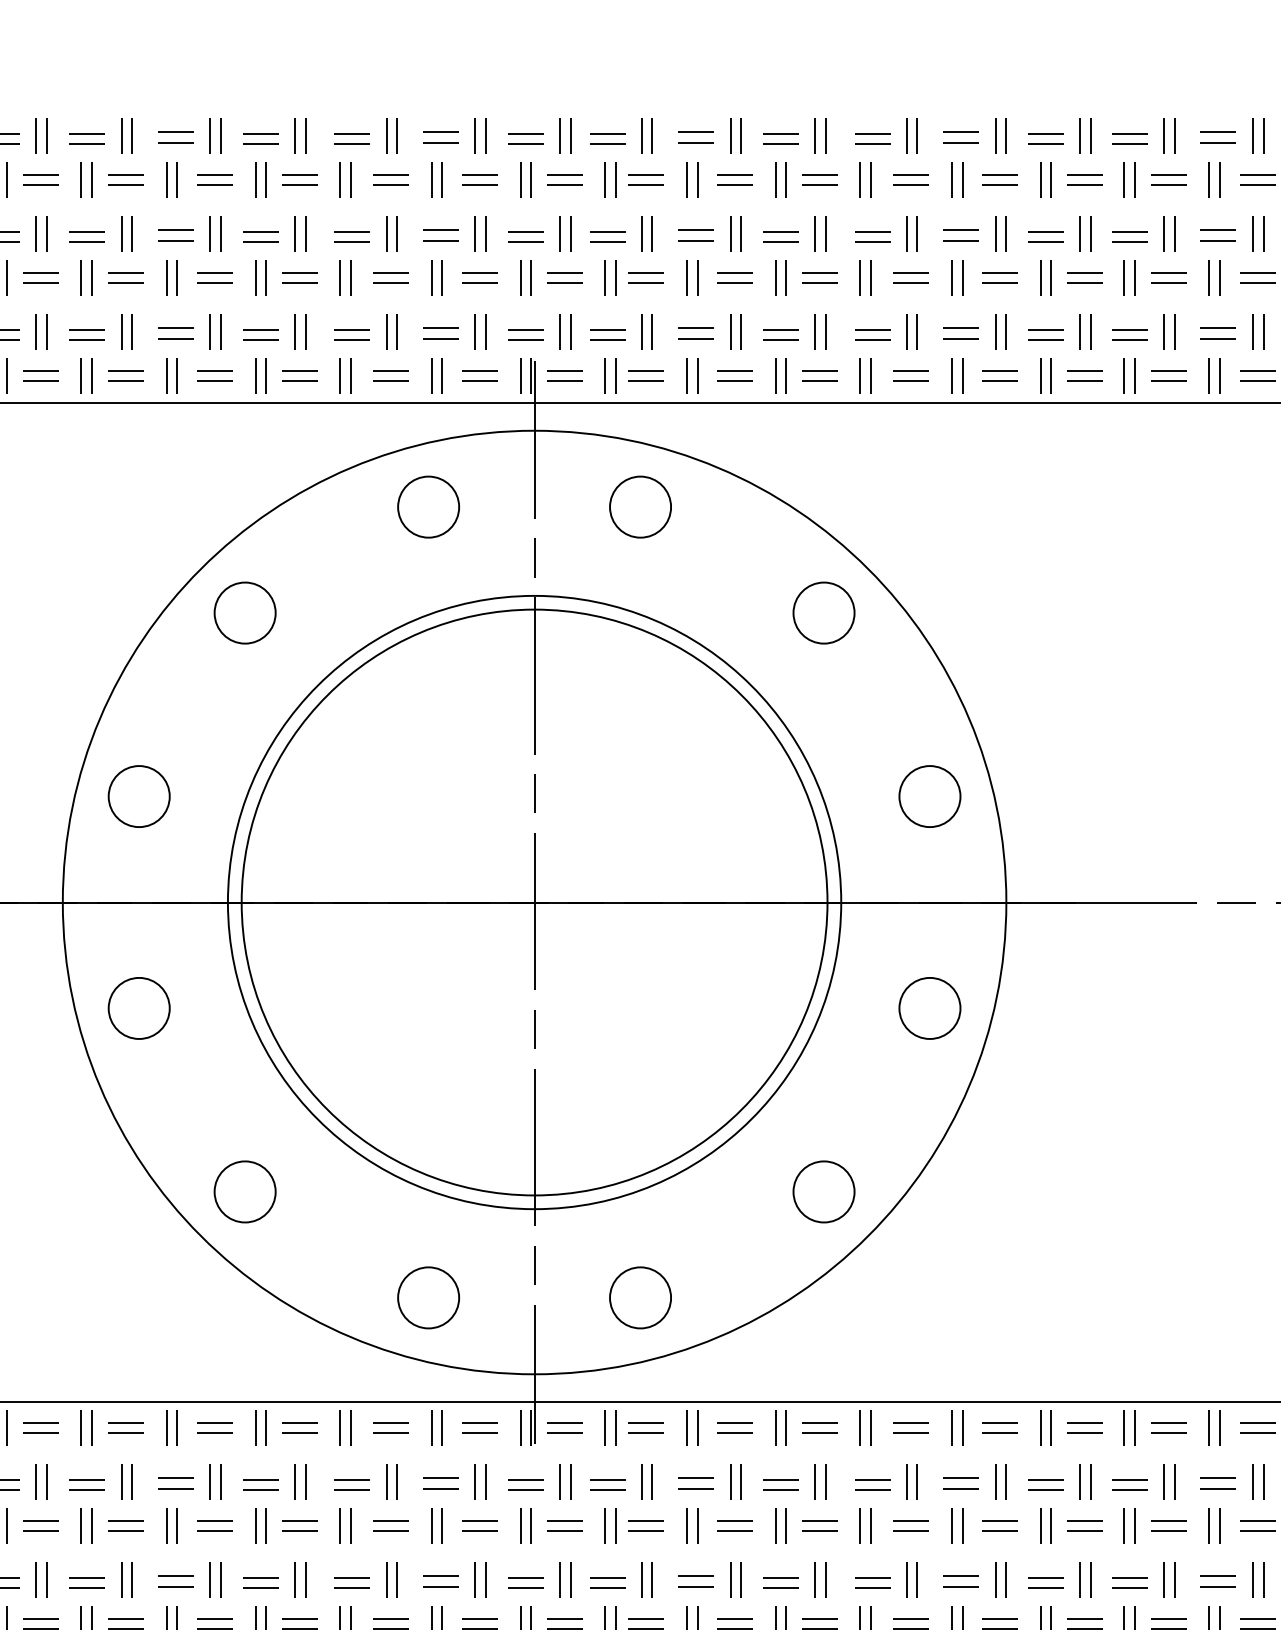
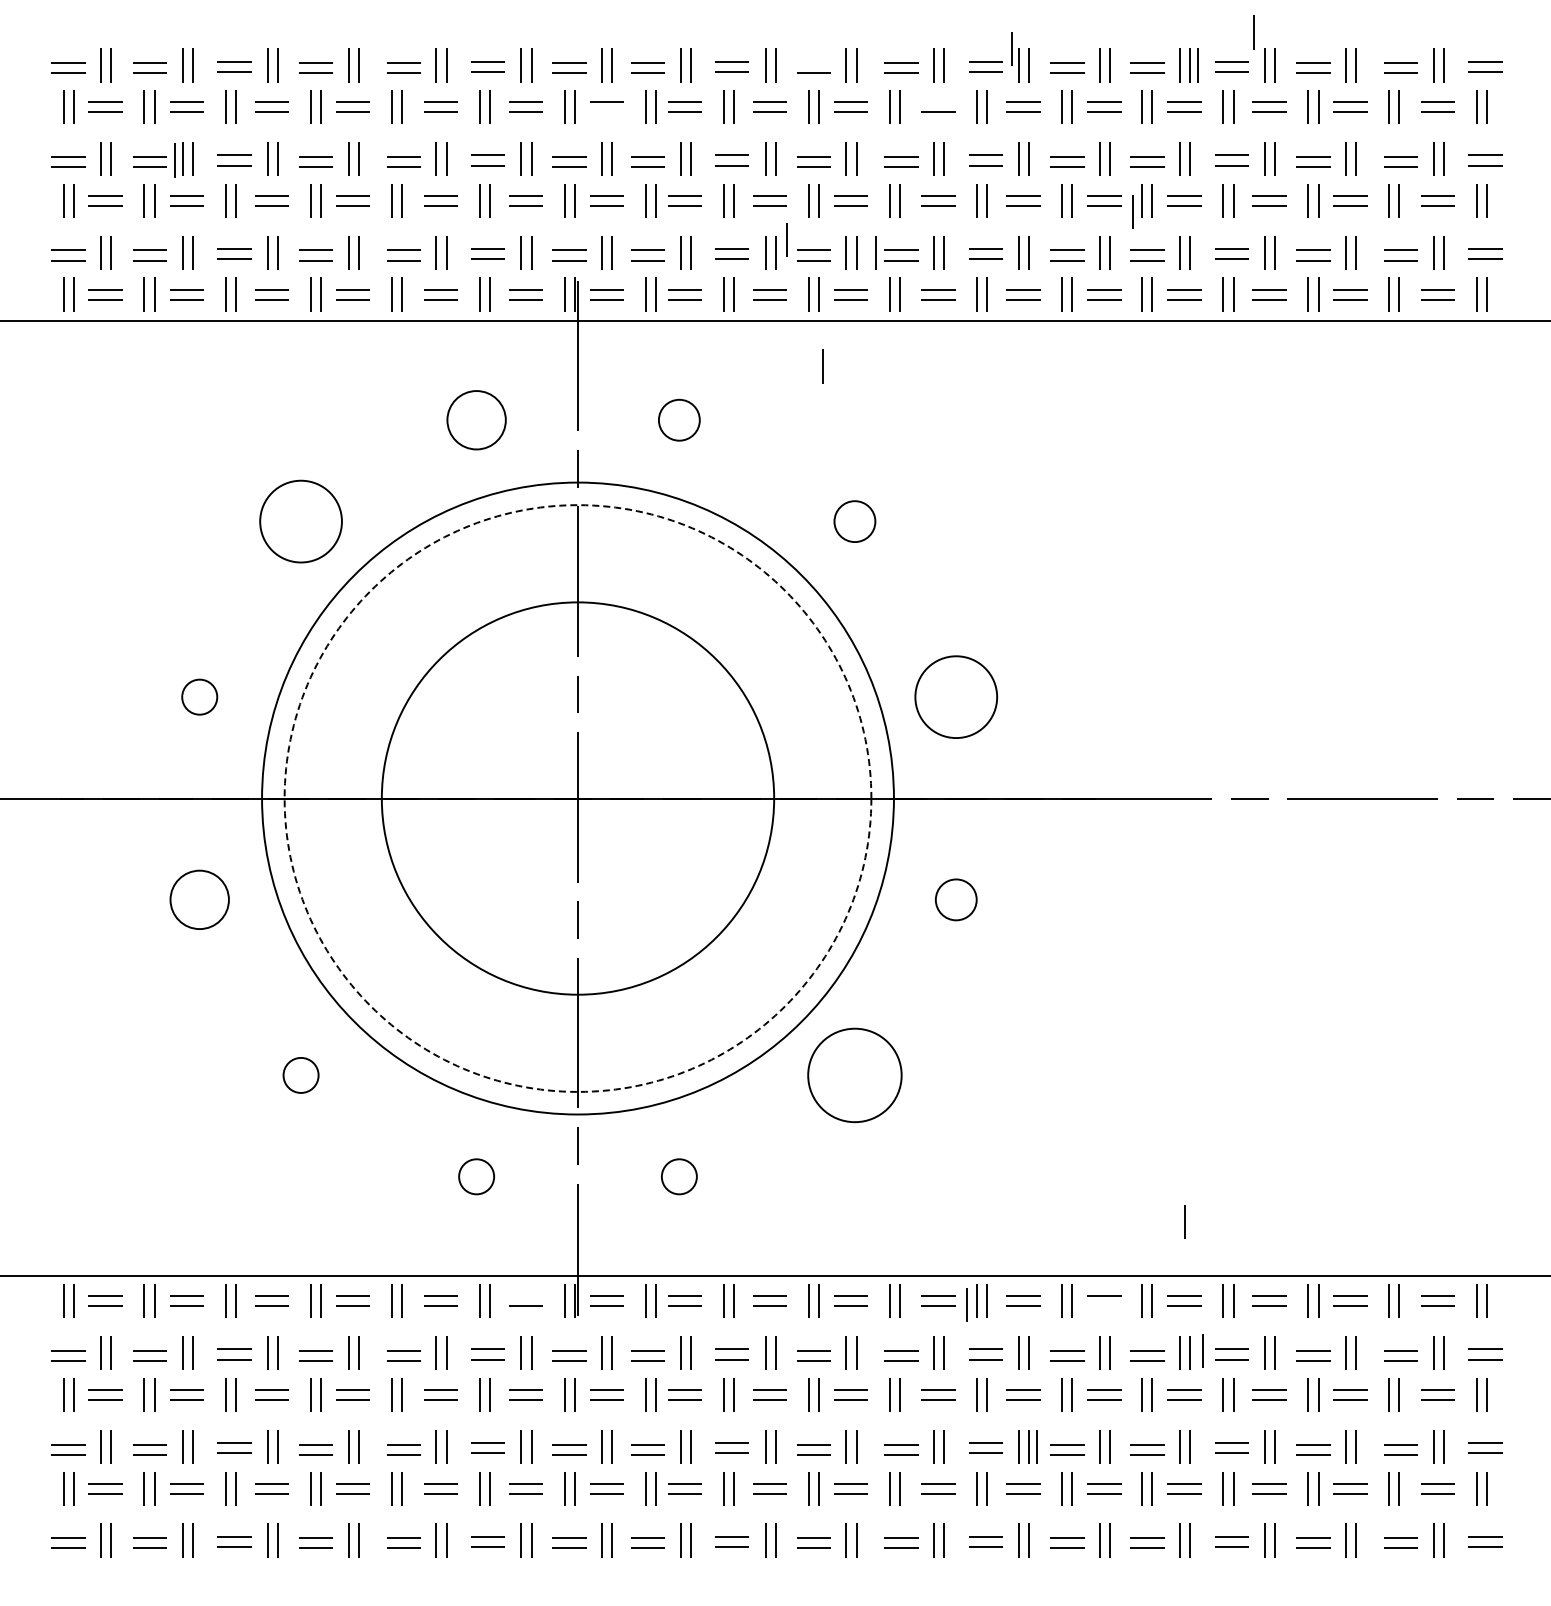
line: (1240, 101) -> (1253, 32), added
line: (987, 118) -> (1011, 48), added
line: (780, 133) -> (813, 62), removed
line: (1182, 136) -> (1197, 65), added
line: (911, 173) -> (938, 101), removed
line: (564, 184) -> (606, 111), removed
line: (112, 235) -> (174, 160), added
line: (1114, 288) -> (1132, 211), added
line: (752, 318) -> (786, 239), added
line: (845, 331) -> (875, 252), added
line: (790, 450) -> (822, 366), added
circle: (640, 507) -> (679, 420), size x0.7
circle: (244, 612) -> (300, 521), size x1.4
circle: (823, 612) -> (854, 521), size x0.7
circle: (138, 795) -> (199, 696), size x0.6
circle: (930, 795) -> (956, 696), size x1.4
circle: (534, 902) -> (577, 798), size x0.7
circle: (534, 902) -> (577, 798), size x0.7
circle: (534, 902) -> (577, 798), solid -> dashed
circle: (930, 1008) -> (956, 899), size x0.7
circle: (244, 1192) -> (300, 1075), size x0.6
circle: (823, 1192) -> (854, 1075), size x1.6
circle: (428, 1297) -> (476, 1176), size x0.6
circle: (640, 1297) -> (679, 1176), size x0.6
line: (1168, 1344) -> (1184, 1221), added
line: (479, 1421) -> (525, 1295), removed
line: (940, 1431) -> (966, 1304), added
line: (1084, 1432) -> (1104, 1305), removed
line: (1187, 1479) -> (1202, 1350), added
line: (1013, 1579) -> (1036, 1446), added

